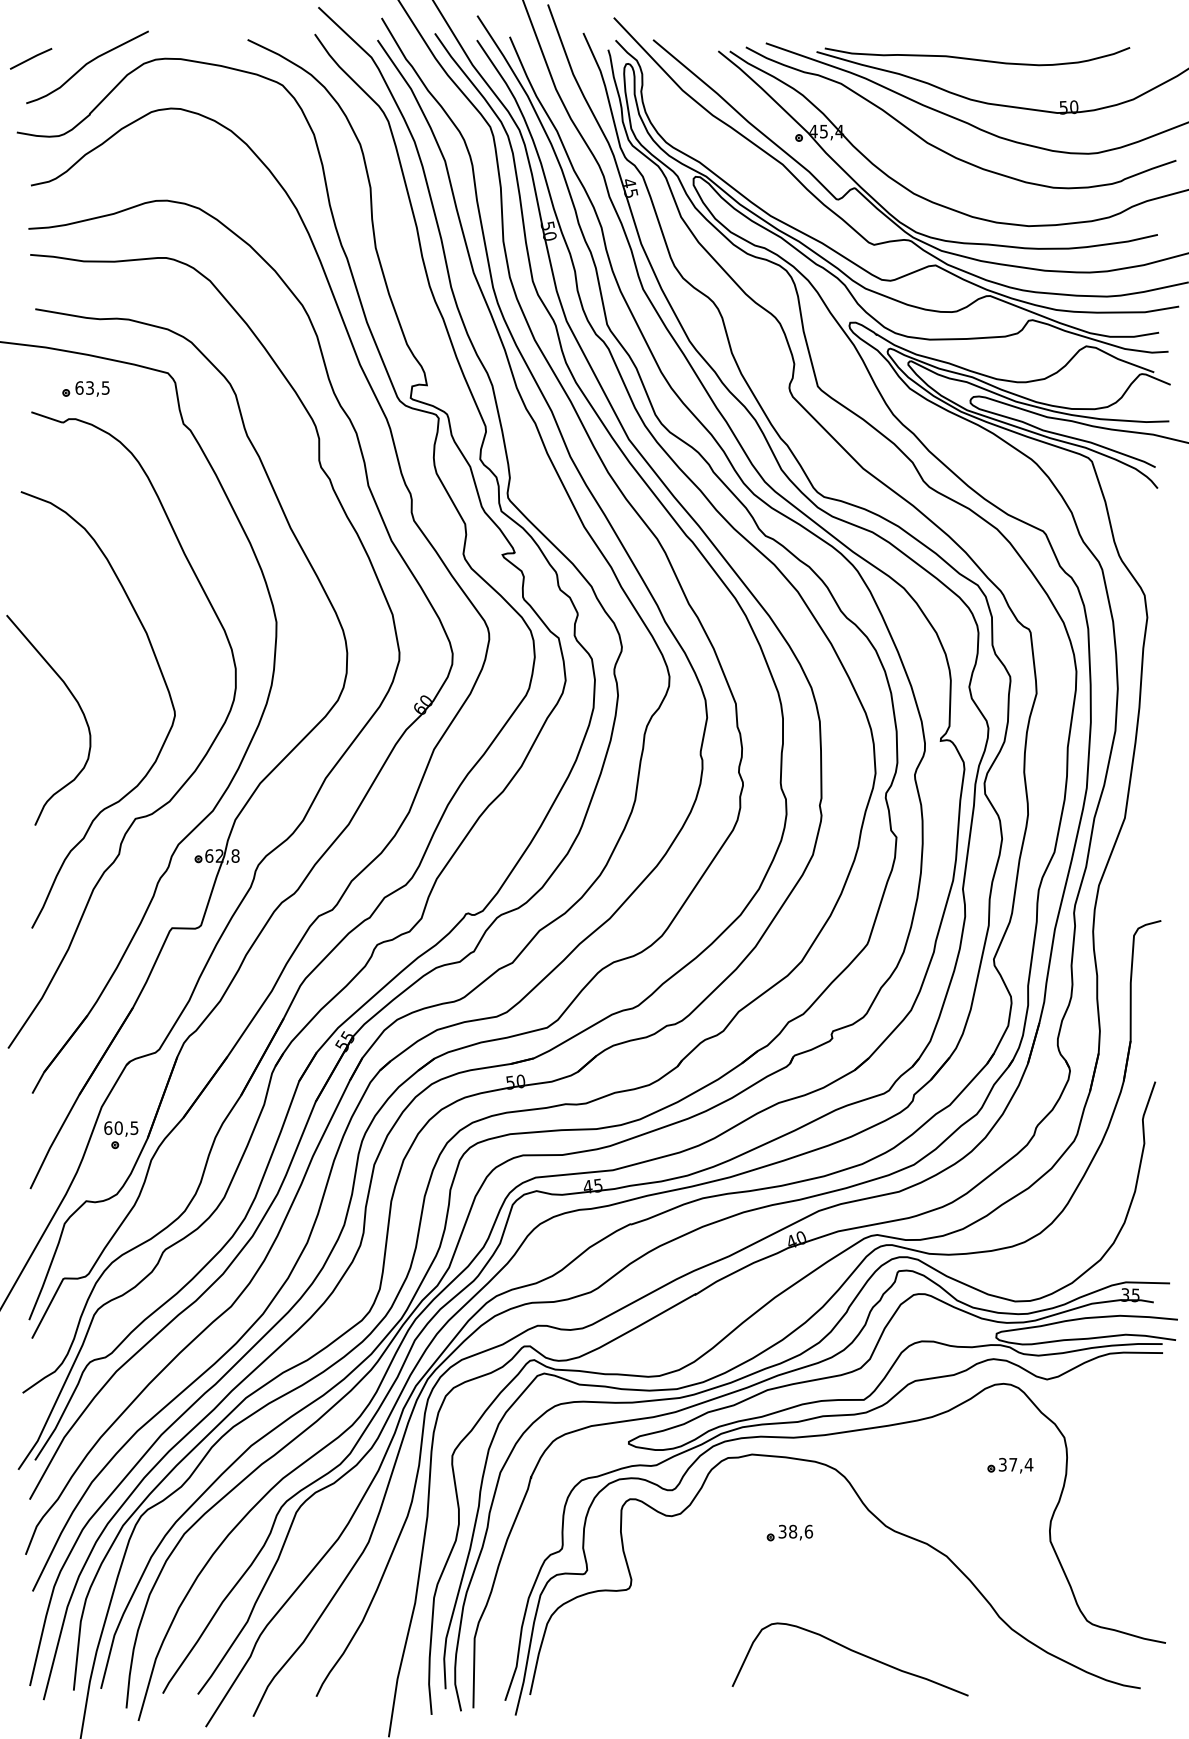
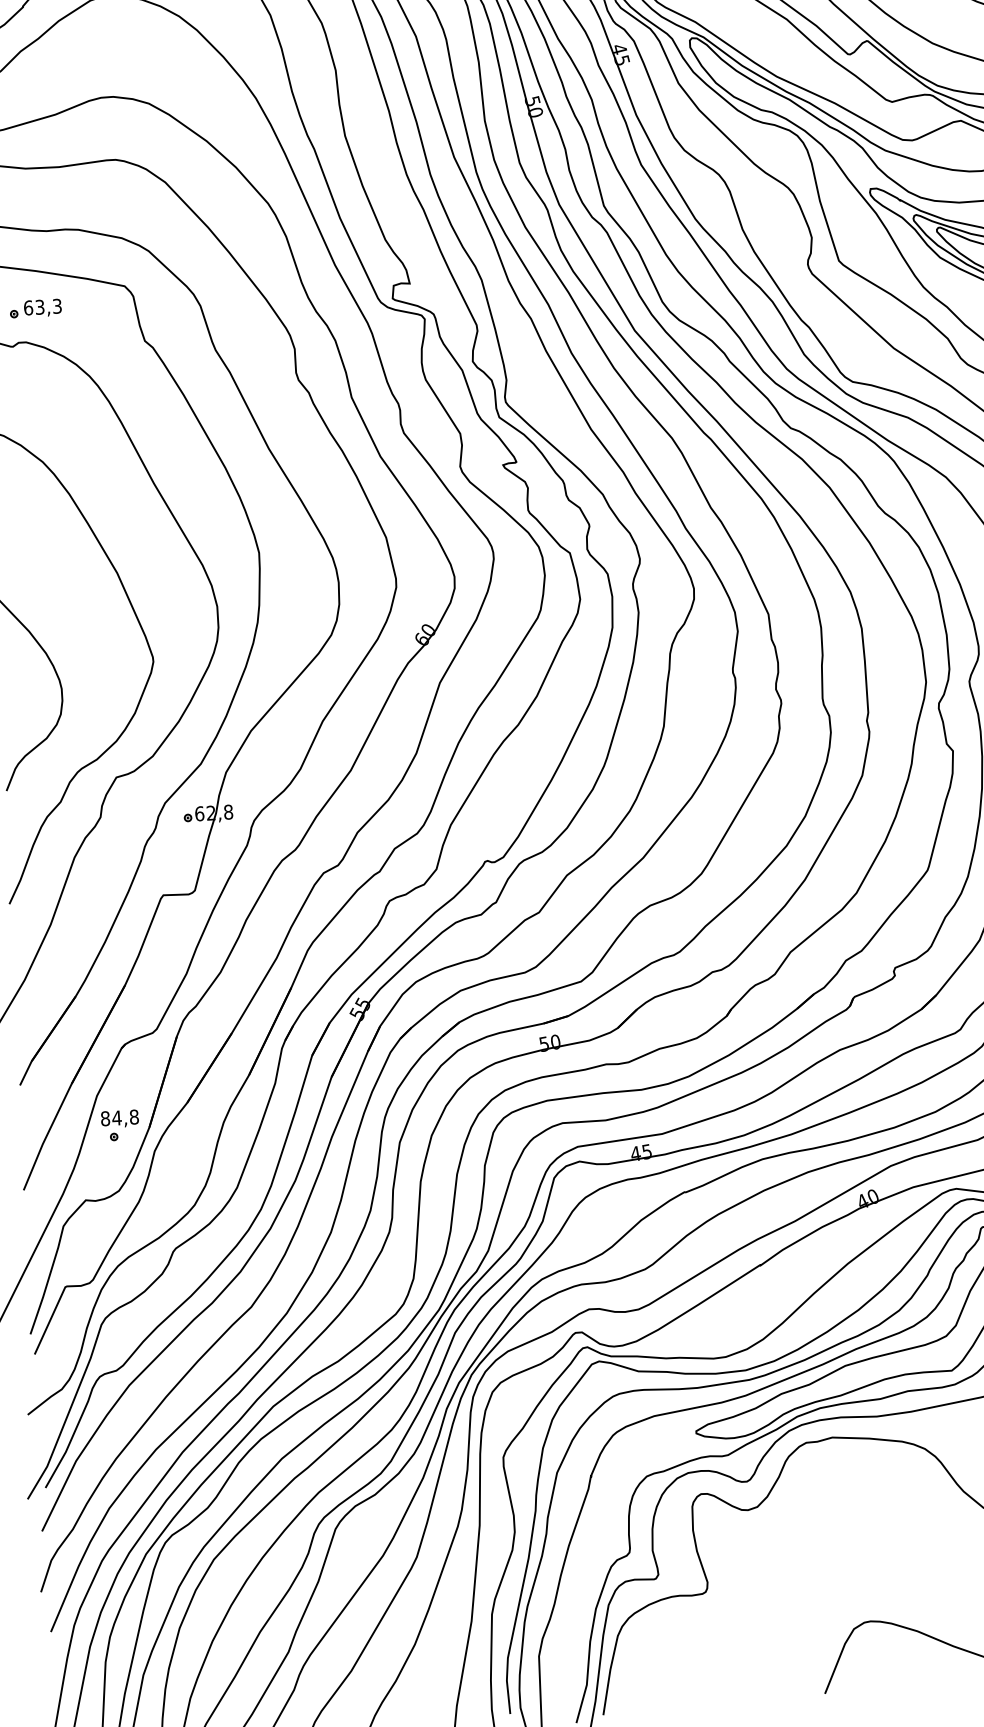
text: (105, 387) -> (56, 305), 63,5 -> 63,3
text: (121, 1127) -> (119, 1117), 60,5 -> 84,8
part: (789, 1532) -> (878, 1520), removed

